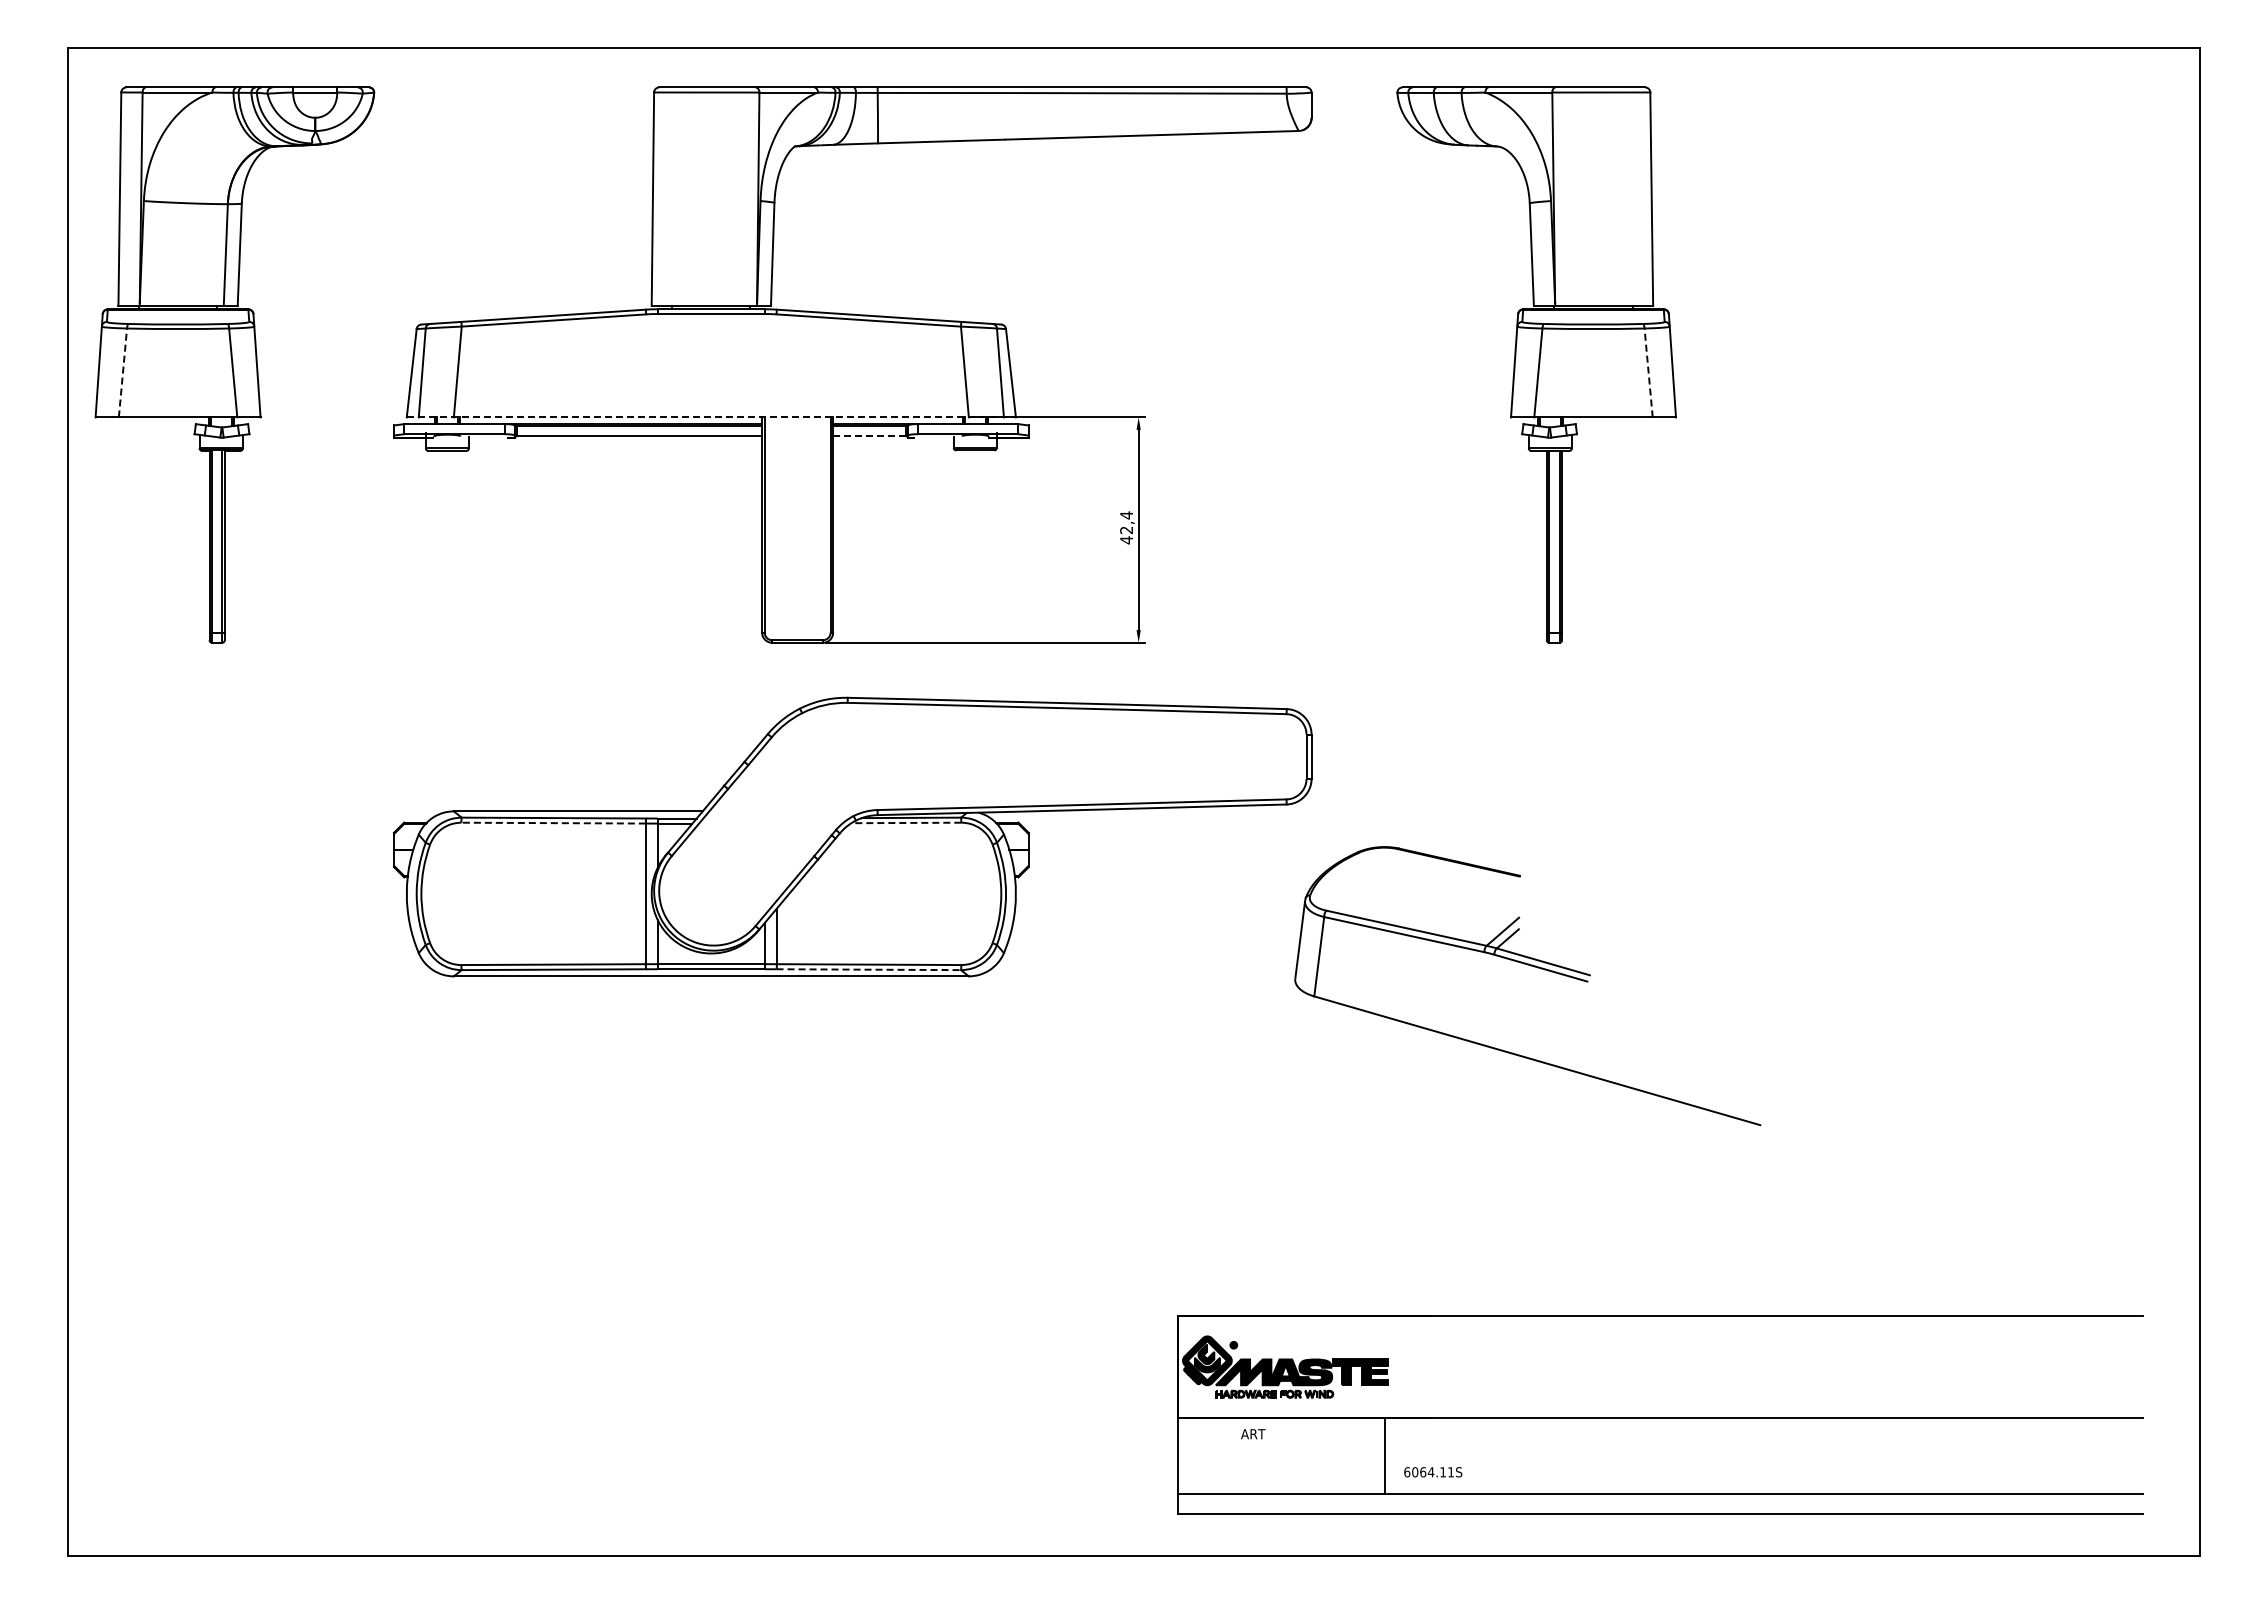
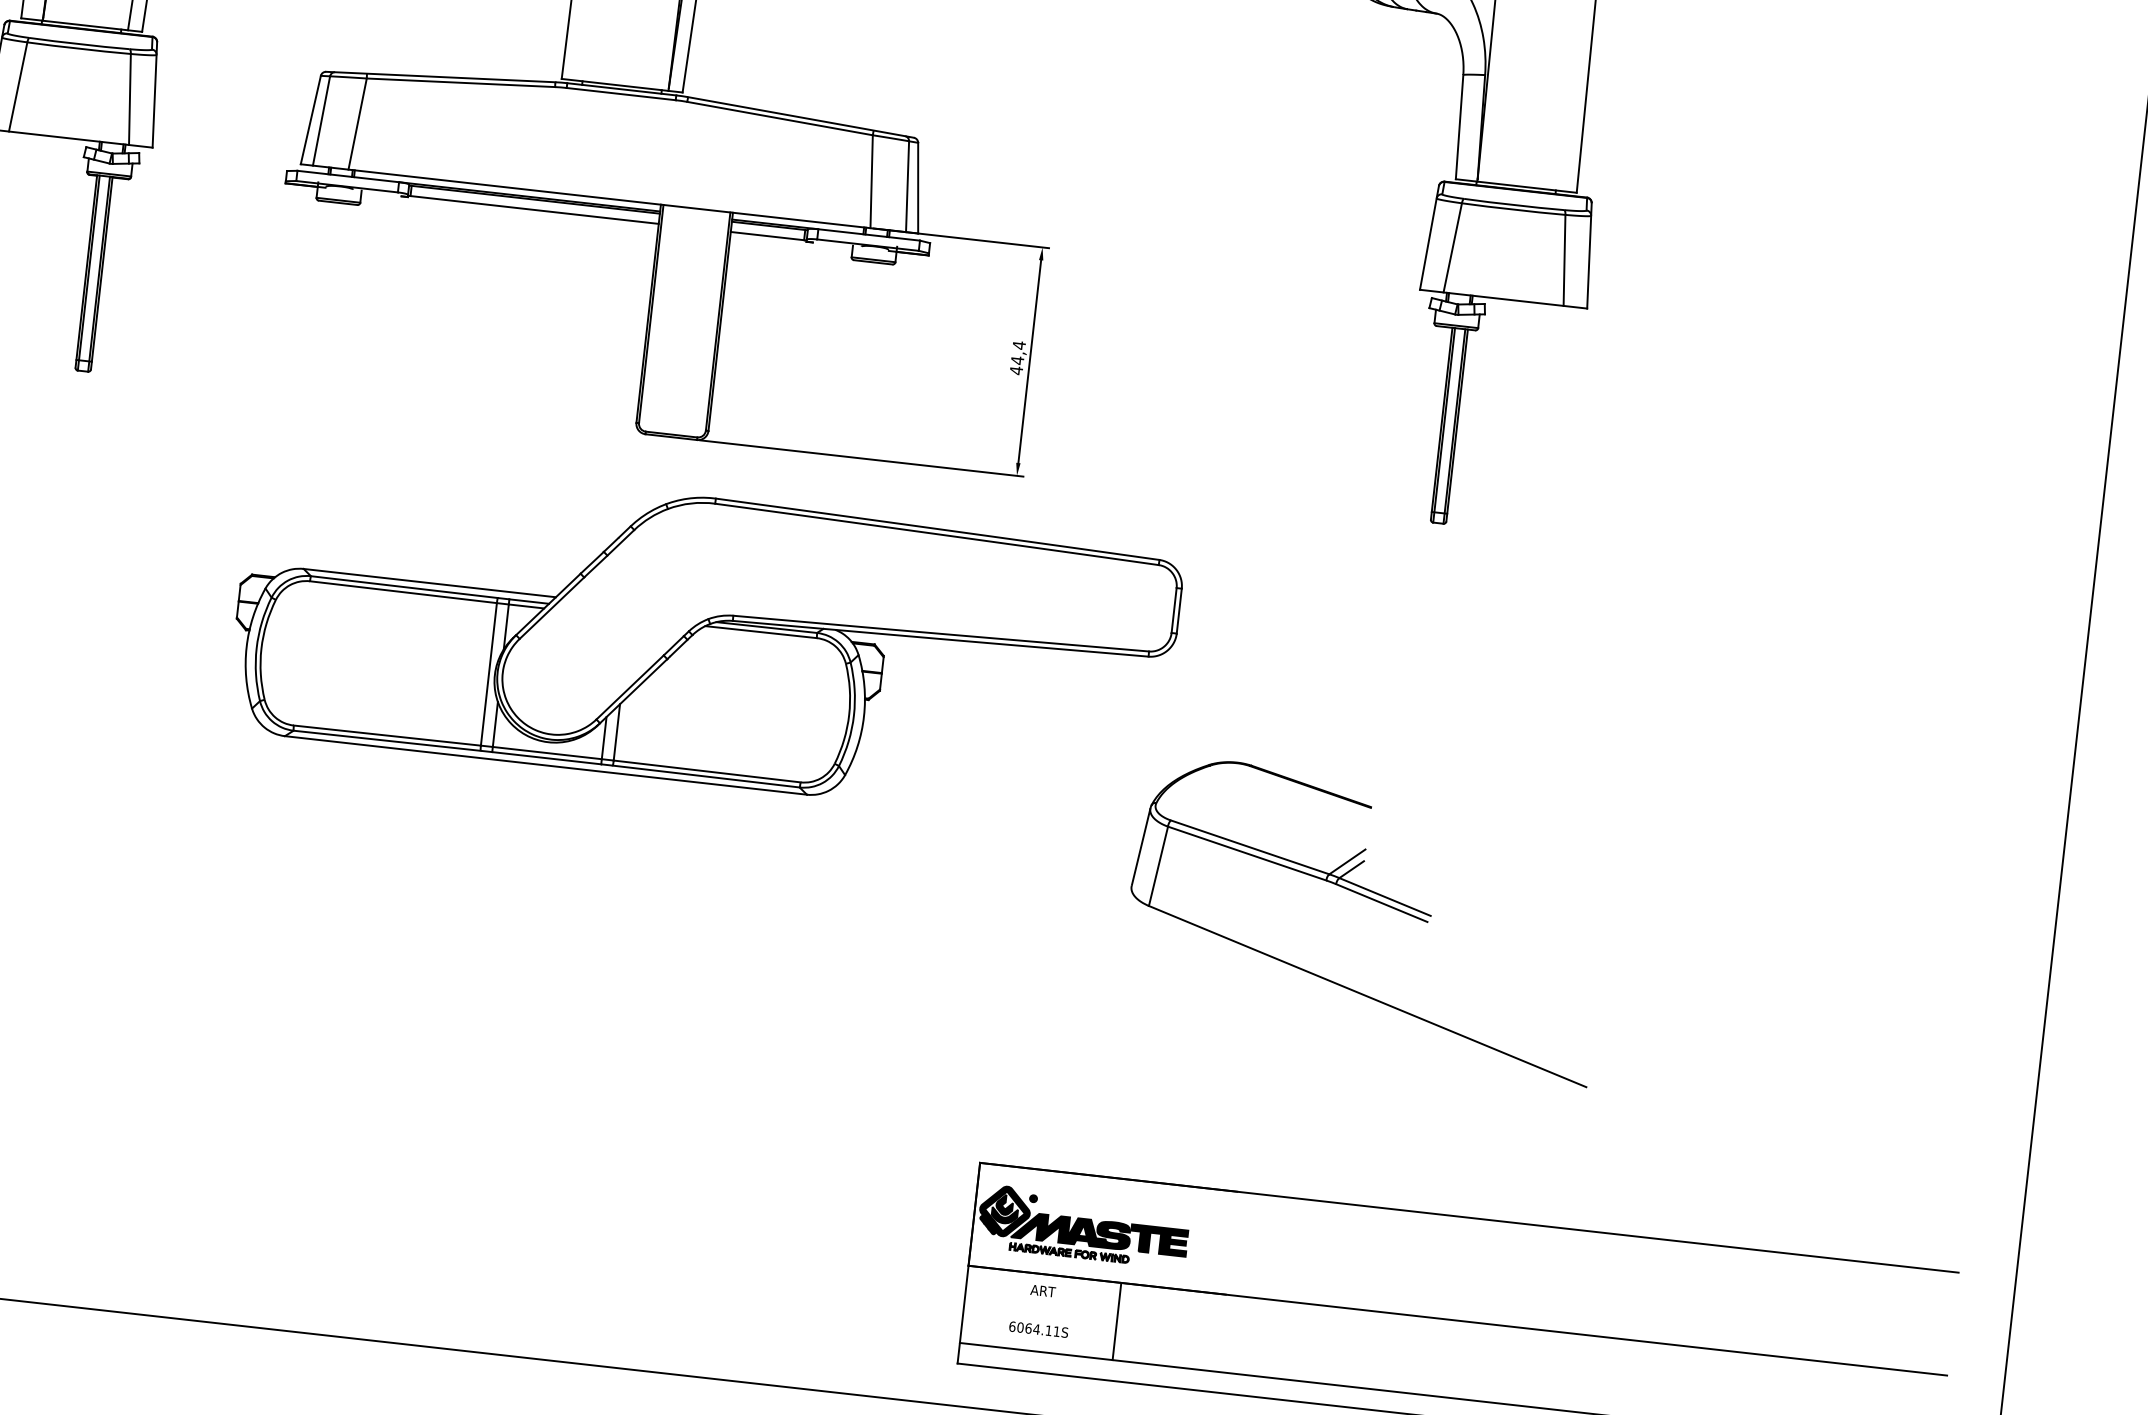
line: (122, 372) -> (17, 86), dashed -> solid
line: (1648, 372) -> (1564, 259), dashed -> solid
line: (711, 417) -> (609, 199), dashed -> solid
line: (868, 436) -> (766, 236), dashed -> solid
text: (1126, 530) -> (1017, 360), 42,4 -> 44,4
line: (906, 822) -> (761, 631), dashed -> solid
line: (553, 823) -> (403, 592), dashed -> solid
part: (1530, 966) -> (1371, 900), moved
line: (869, 969) -> (707, 776), dashed -> solid
line: (1384, 1455) -> (1116, 1321), moved
text: (1433, 1472) -> (1039, 1329), moved

